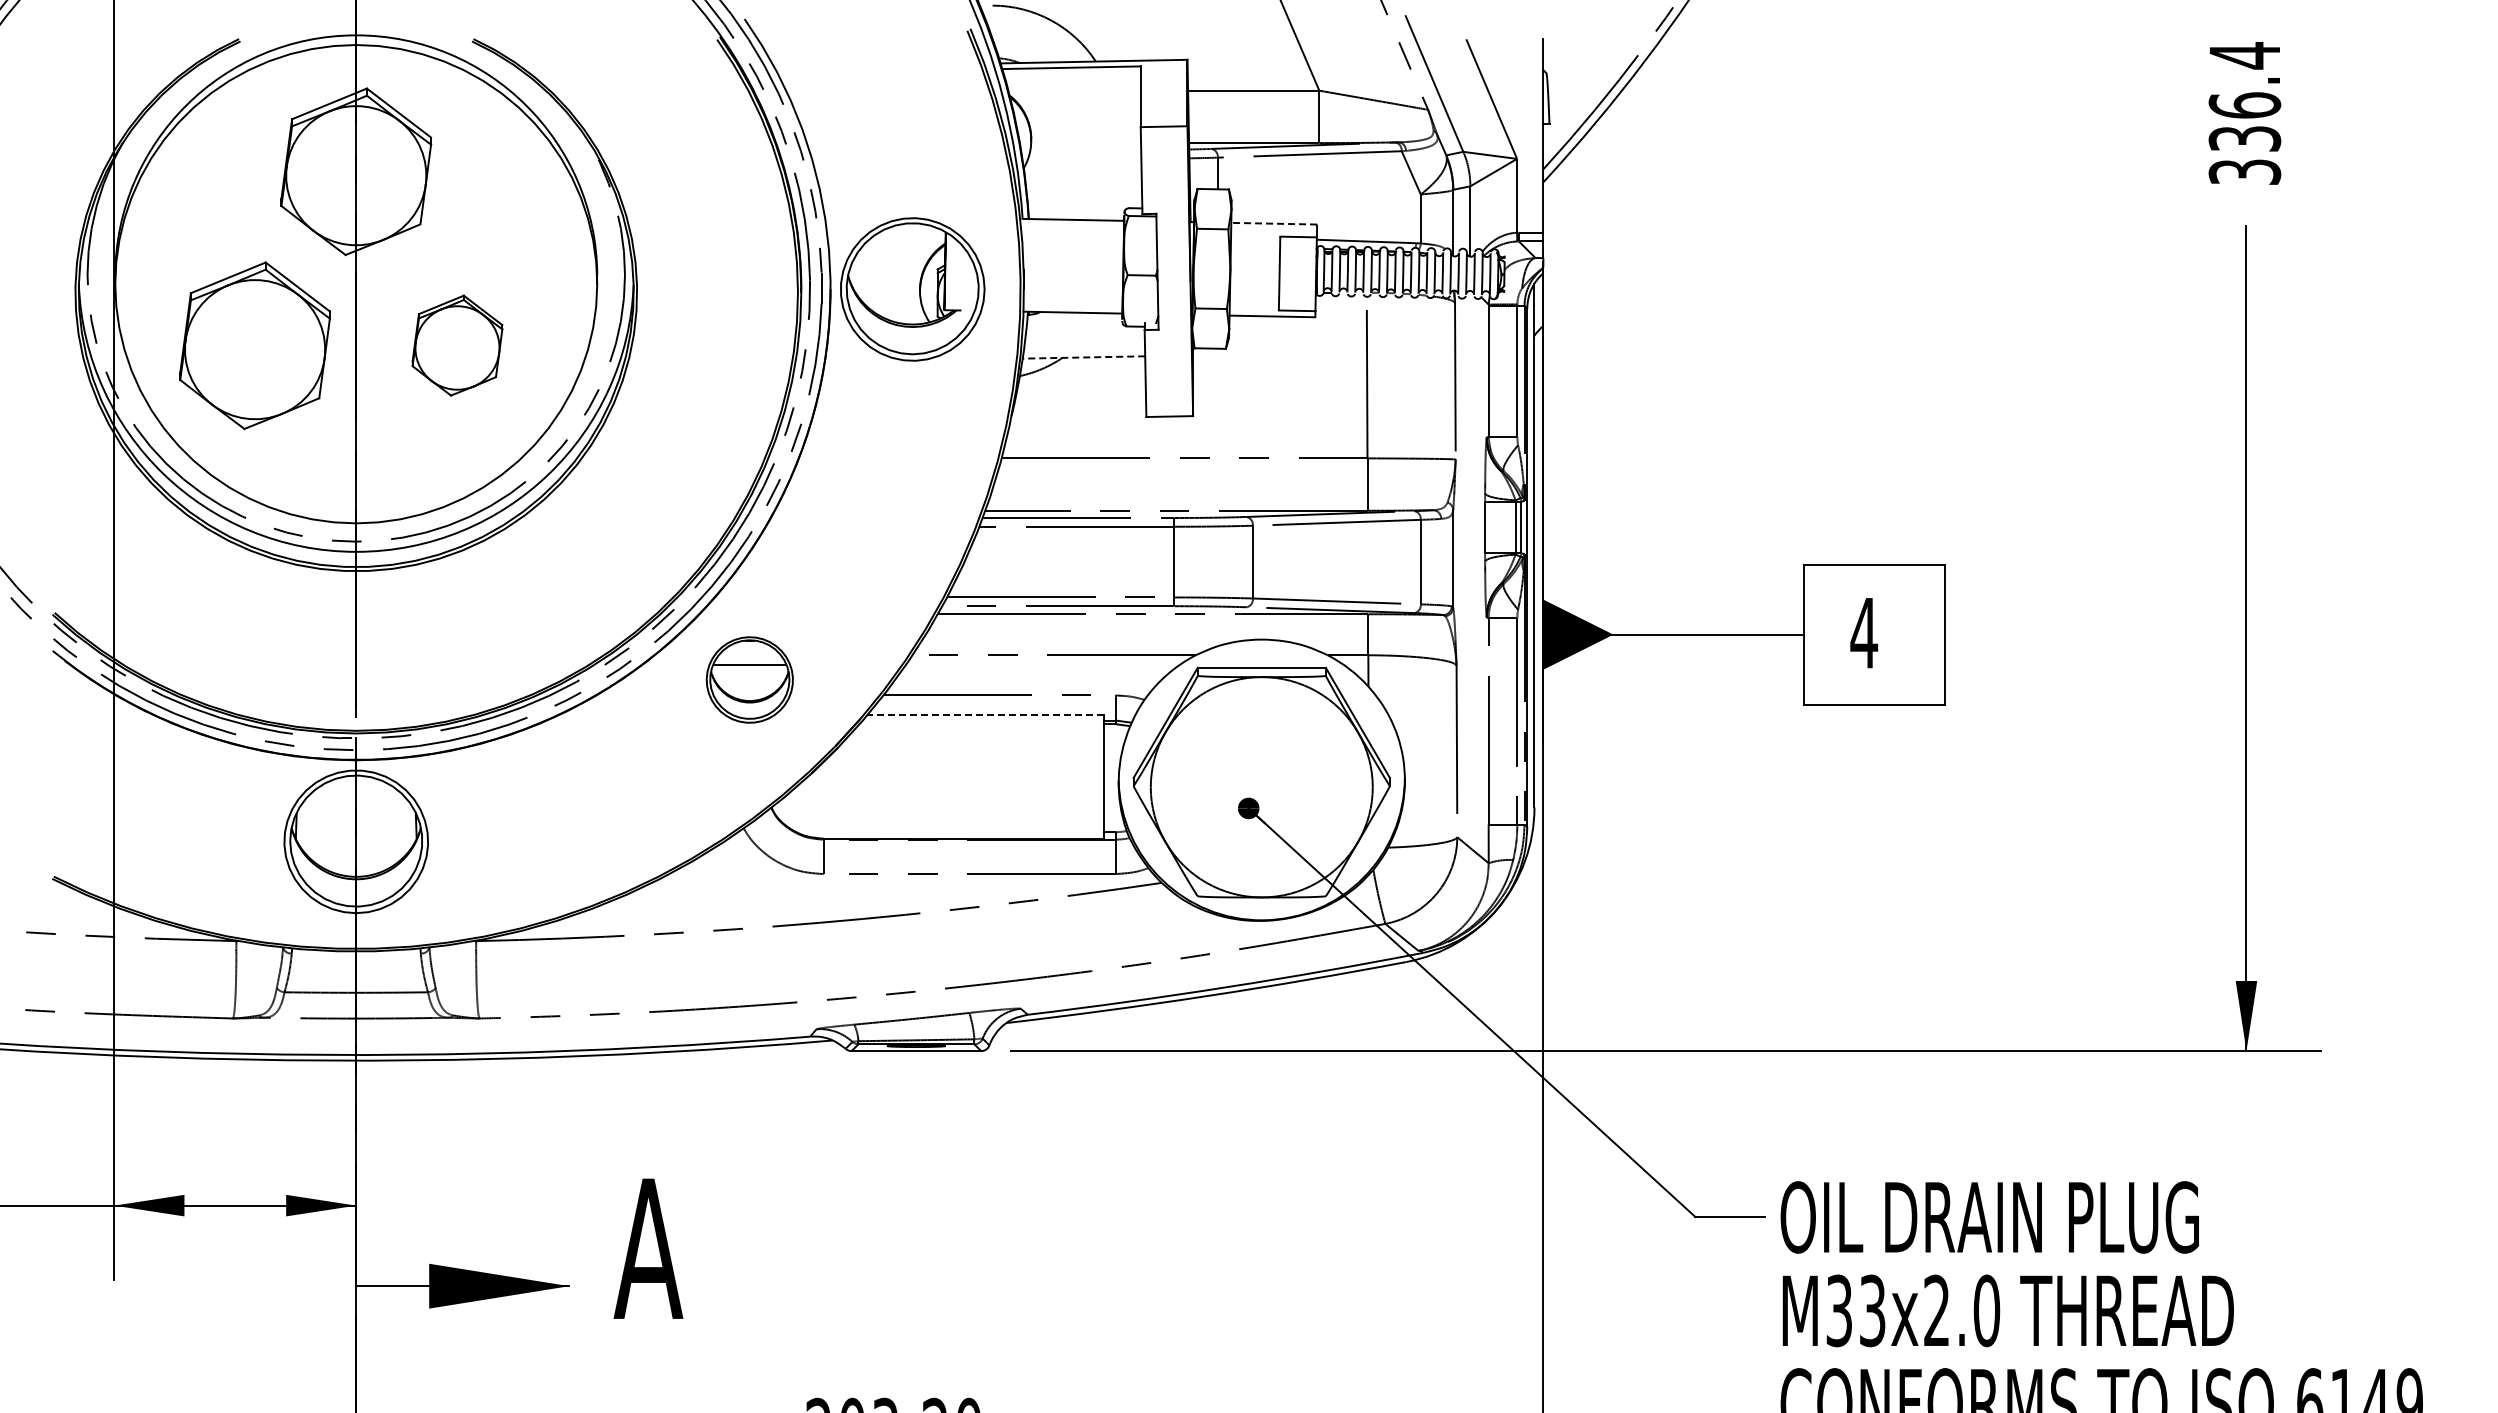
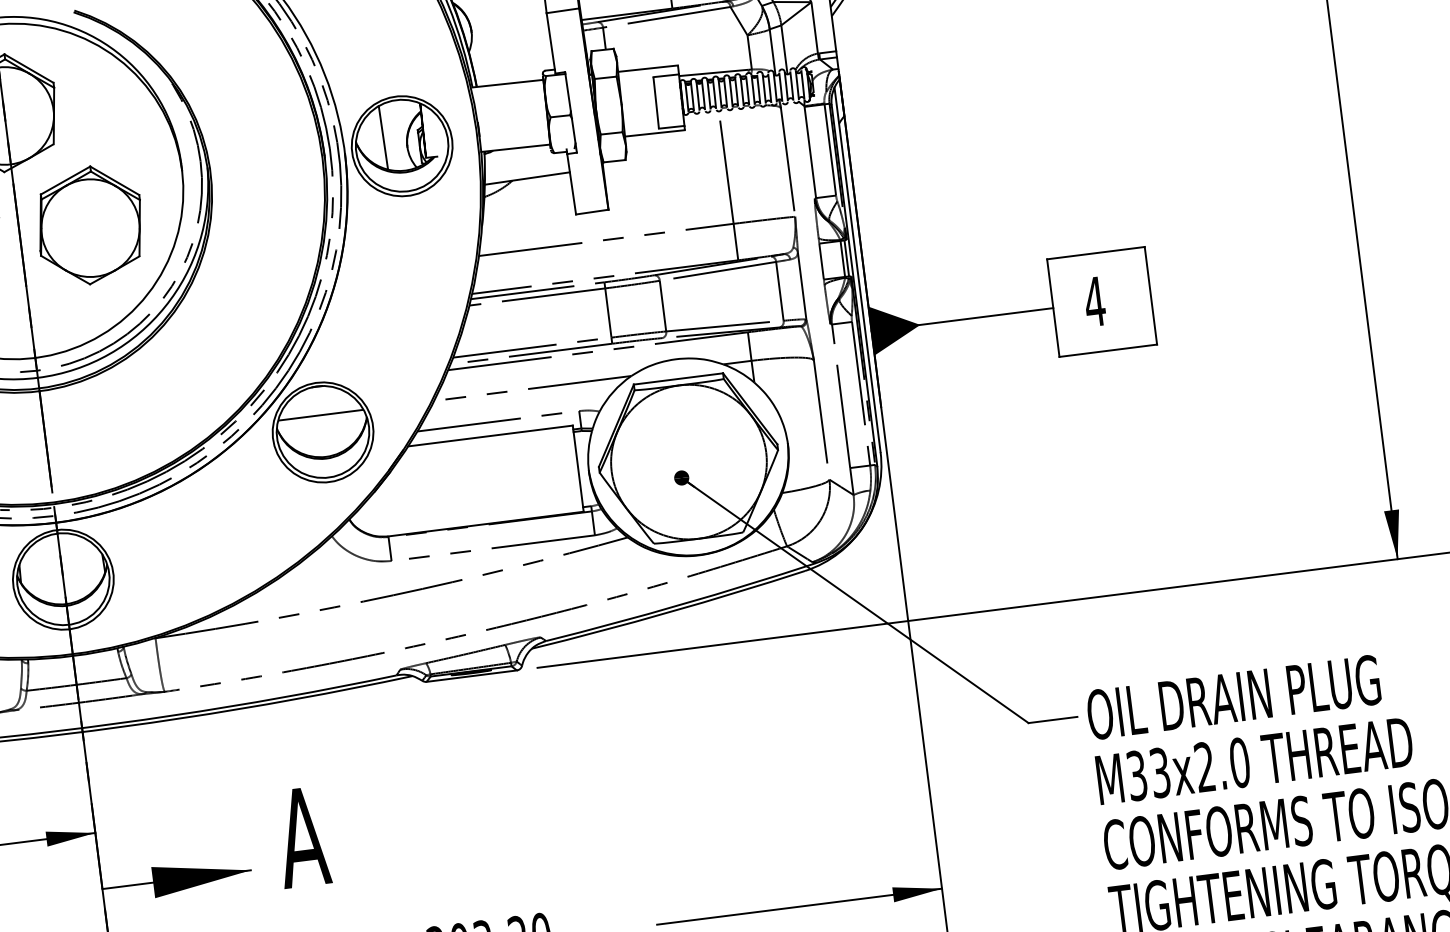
line: (1274, 223) -> (648, 68), dashed -> solid
line: (887, 274) -> (383, 138), added
part: (457, 345) -> (90, 225), size x1.67
line: (1083, 357) -> (527, 178), dashed -> solid
part: (749, 679) -> (322, 432), size x1.67
line: (985, 714) -> (490, 435), dashed -> solid

